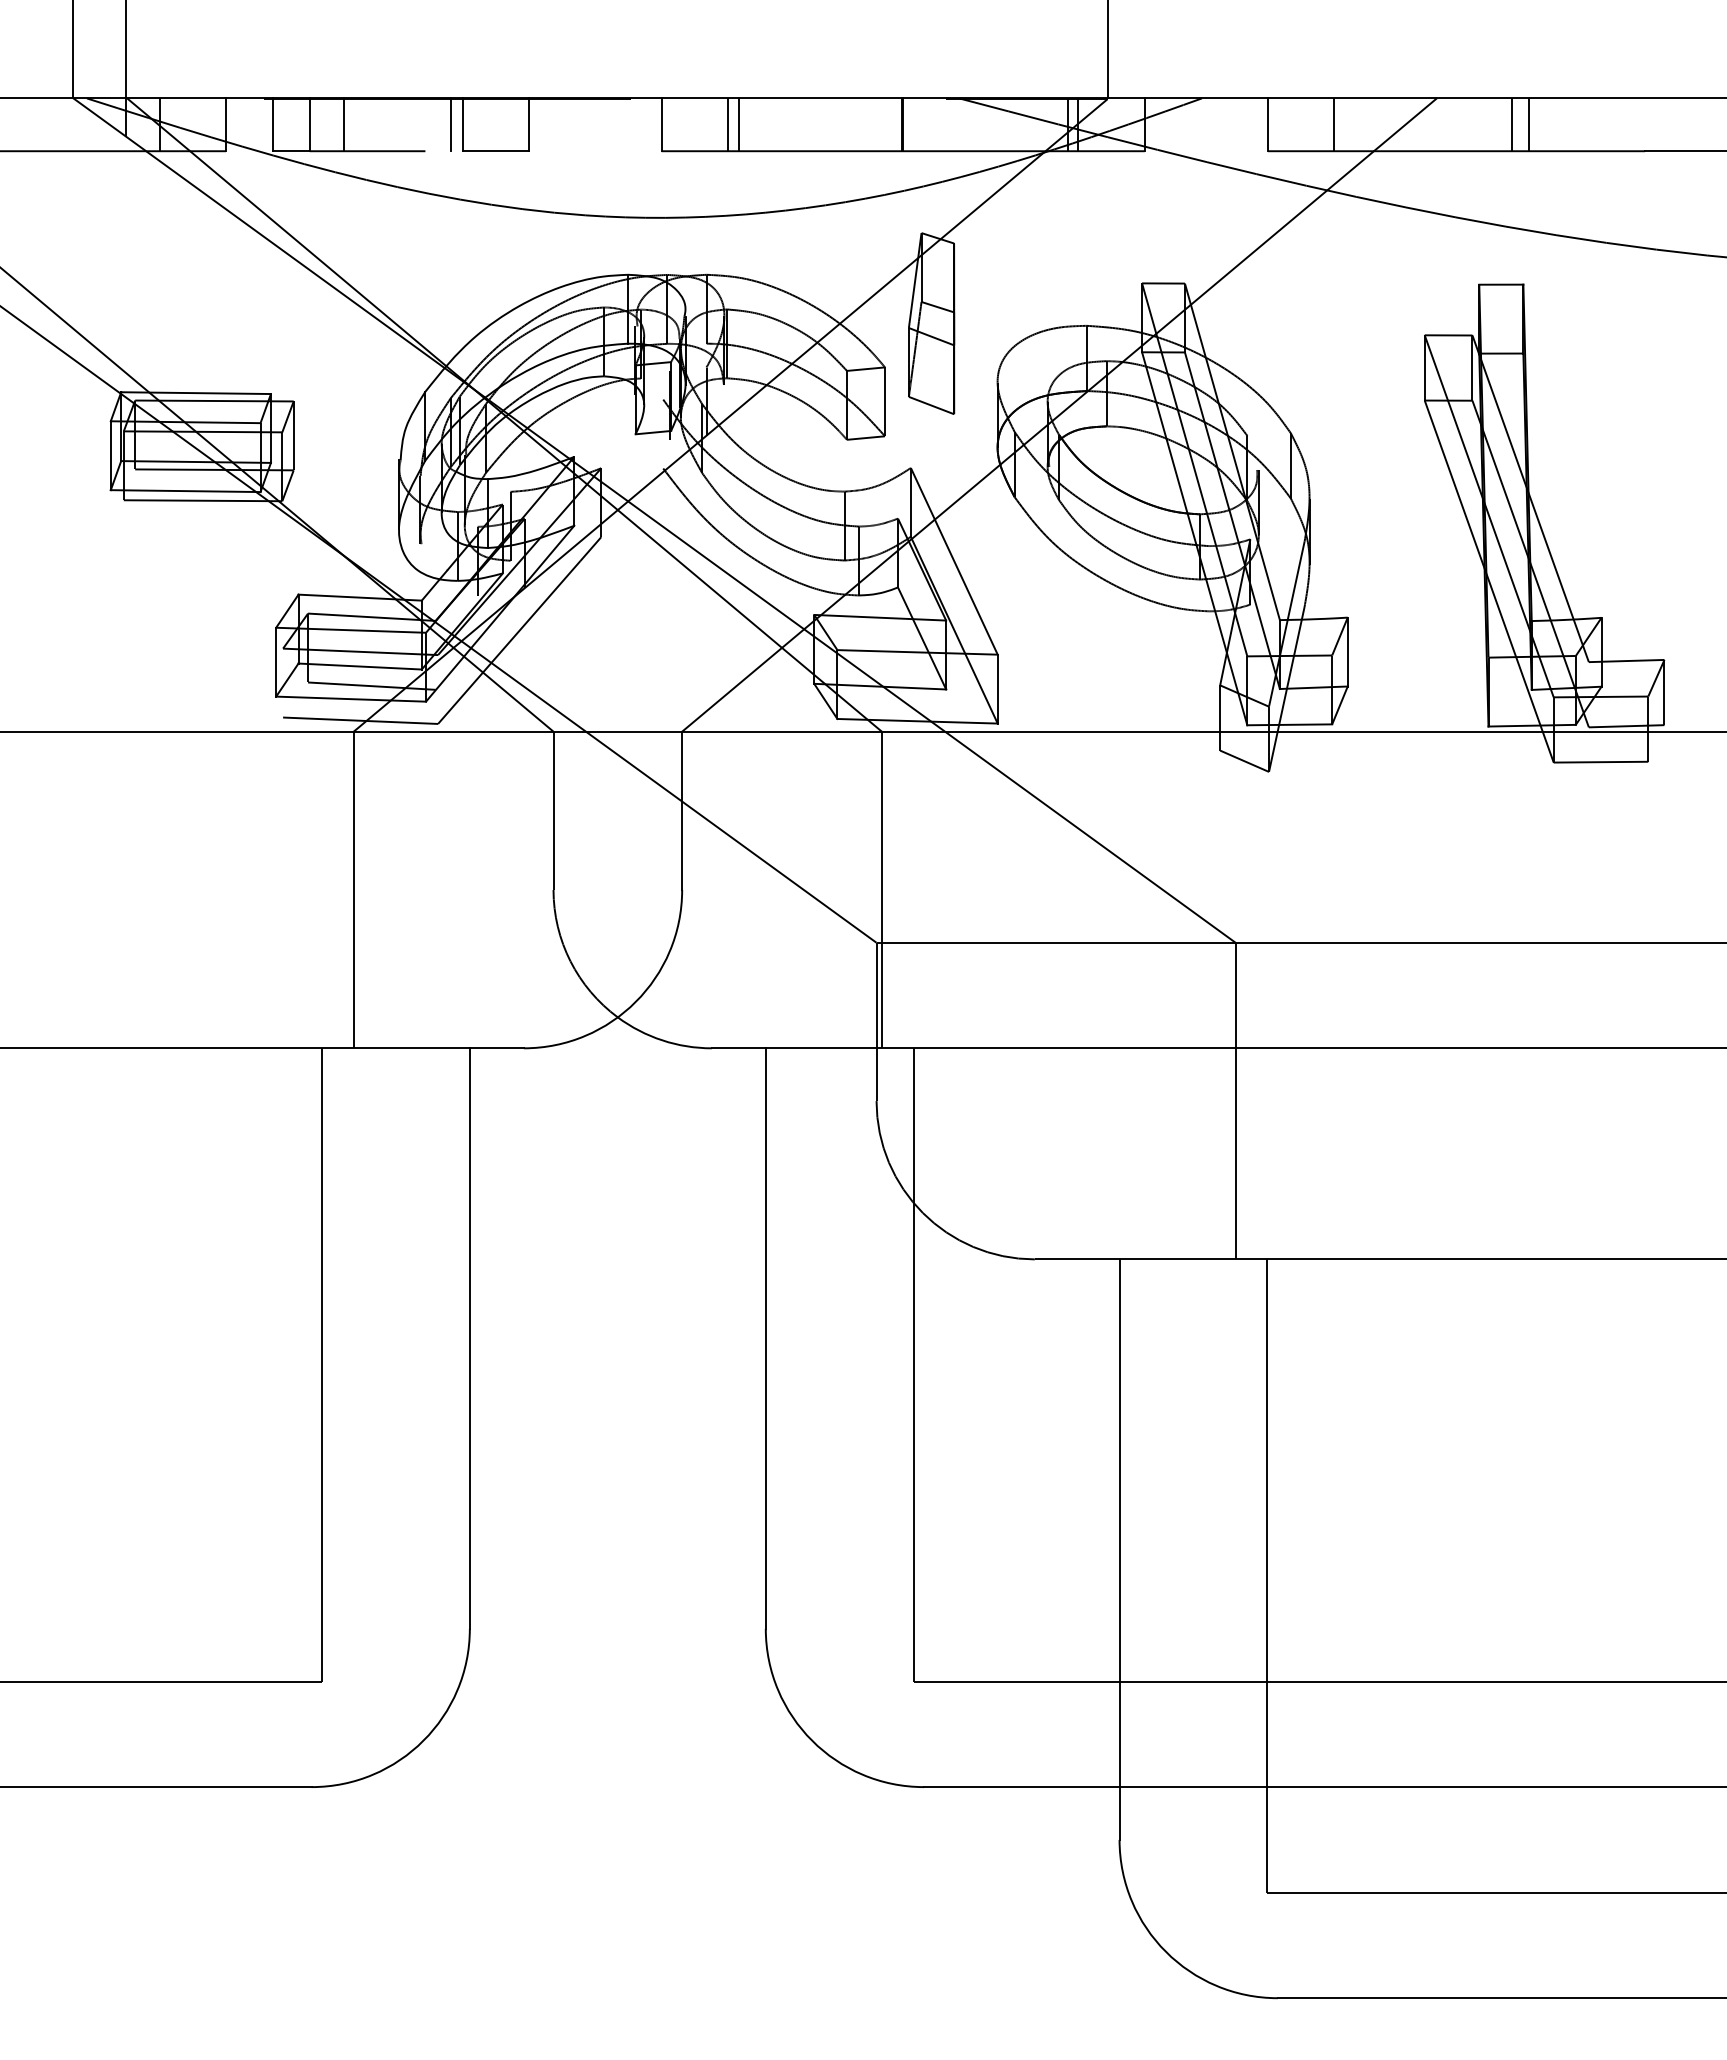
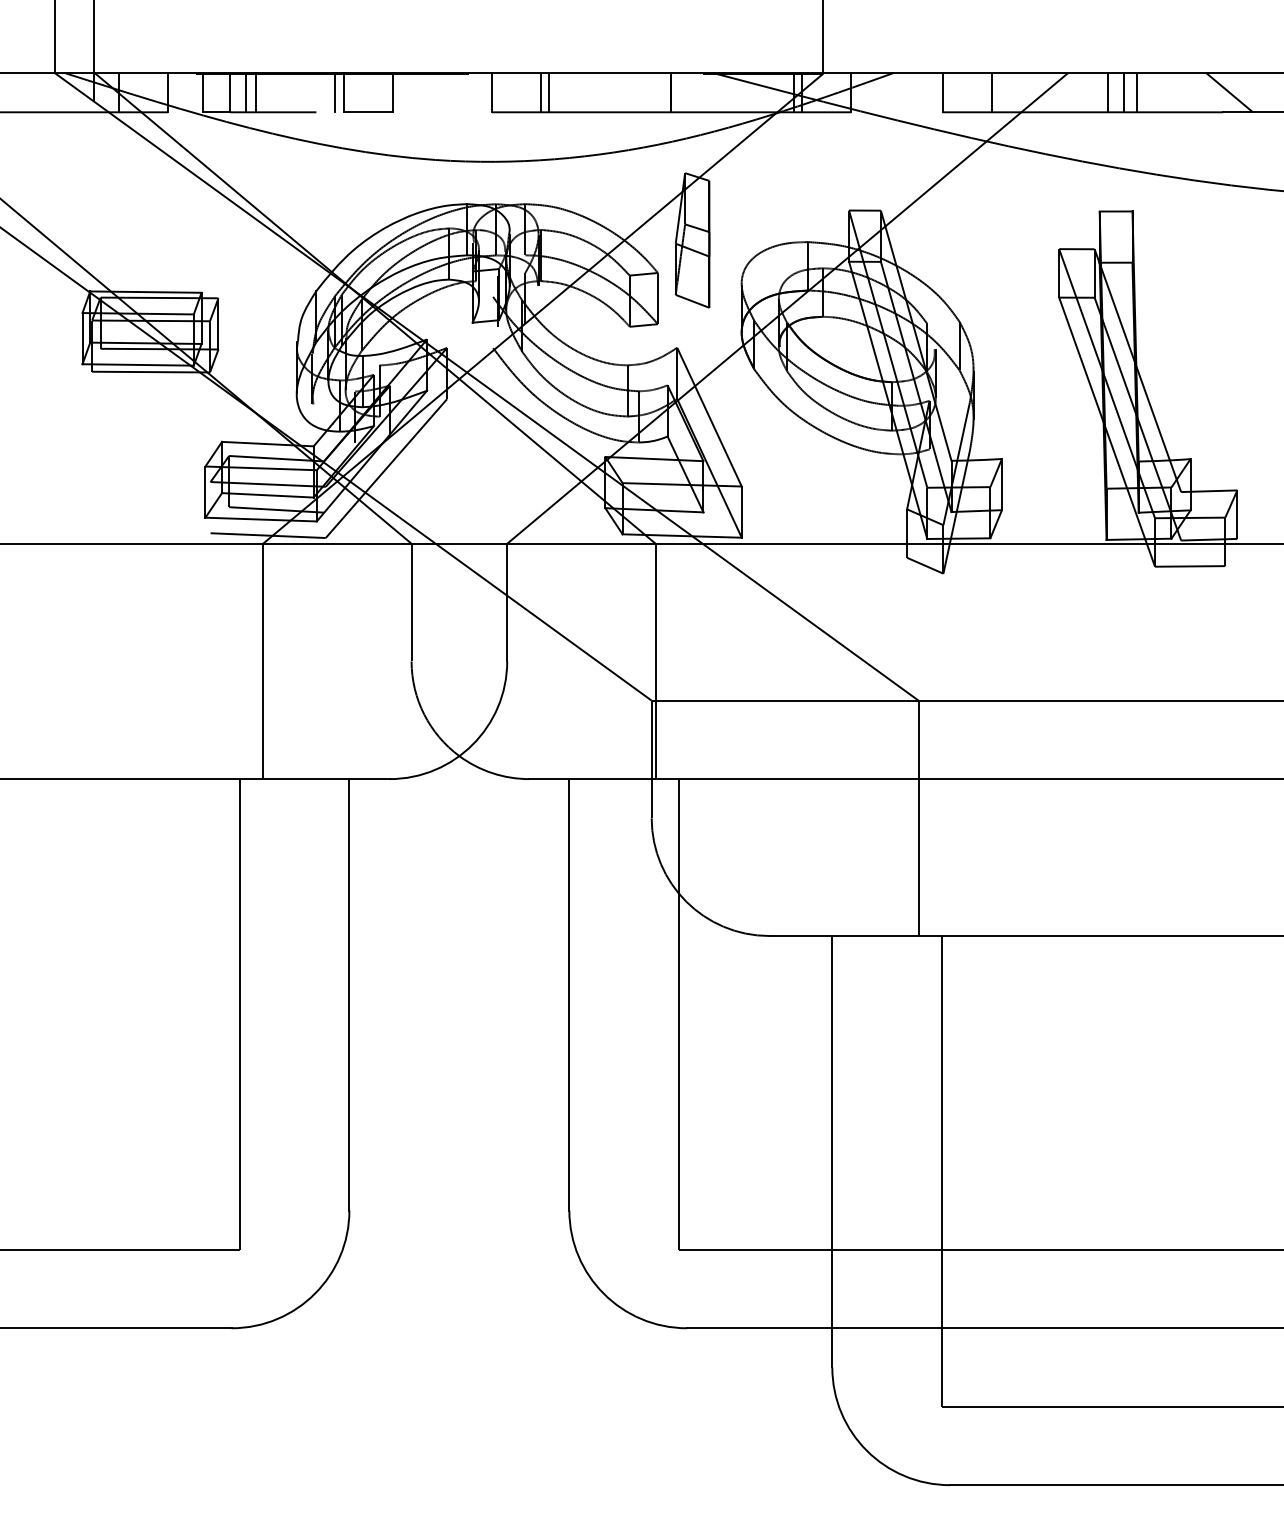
line: (331, 124) -> (246, 92), added
line: (1490, 124) -> (1108, 92), added
line: (1653, 124) -> (1229, 92), added

